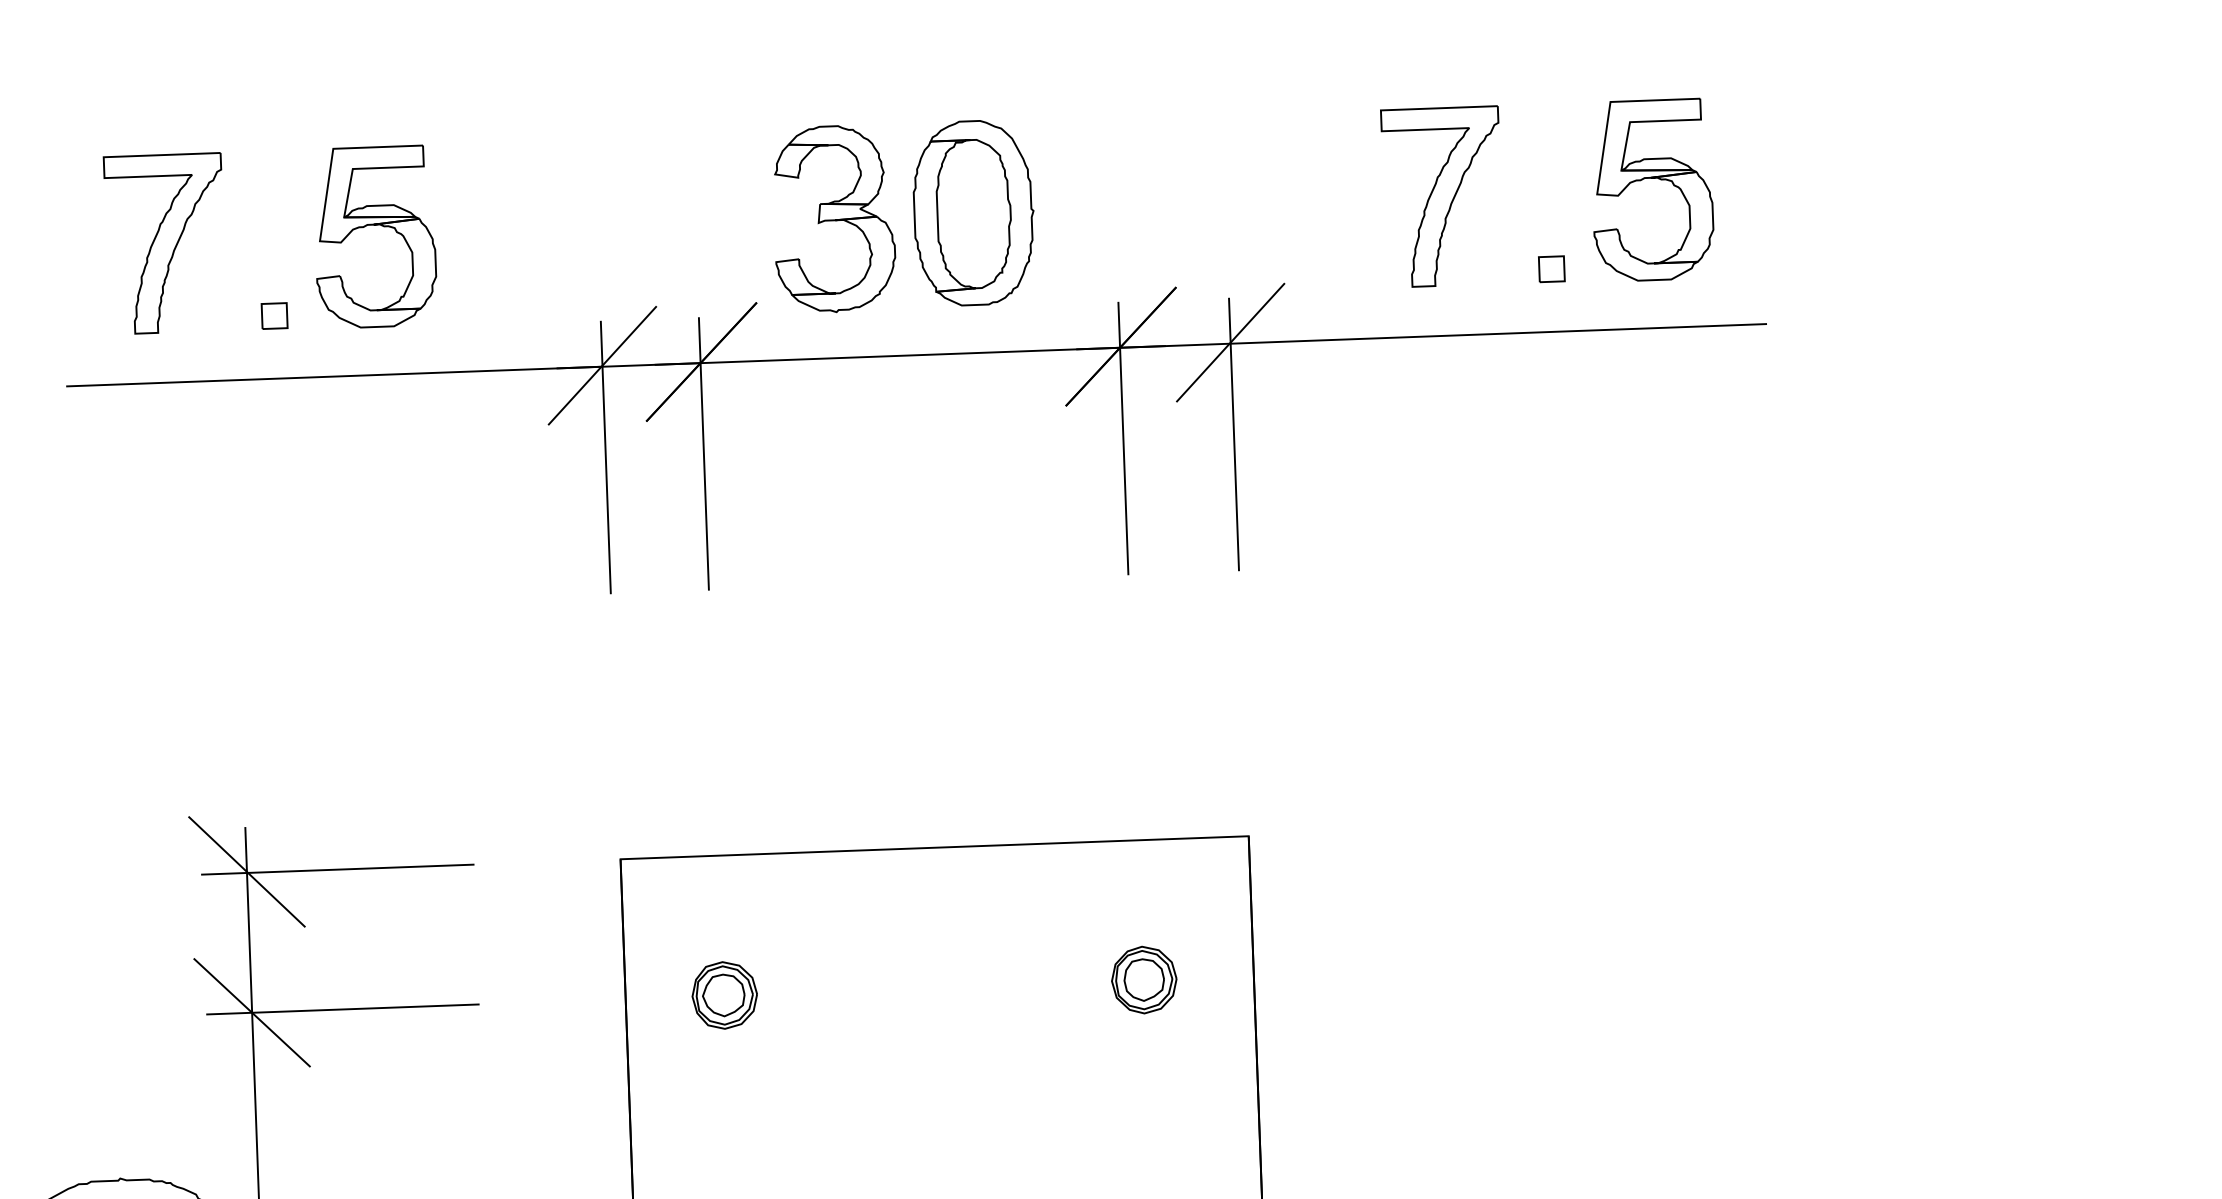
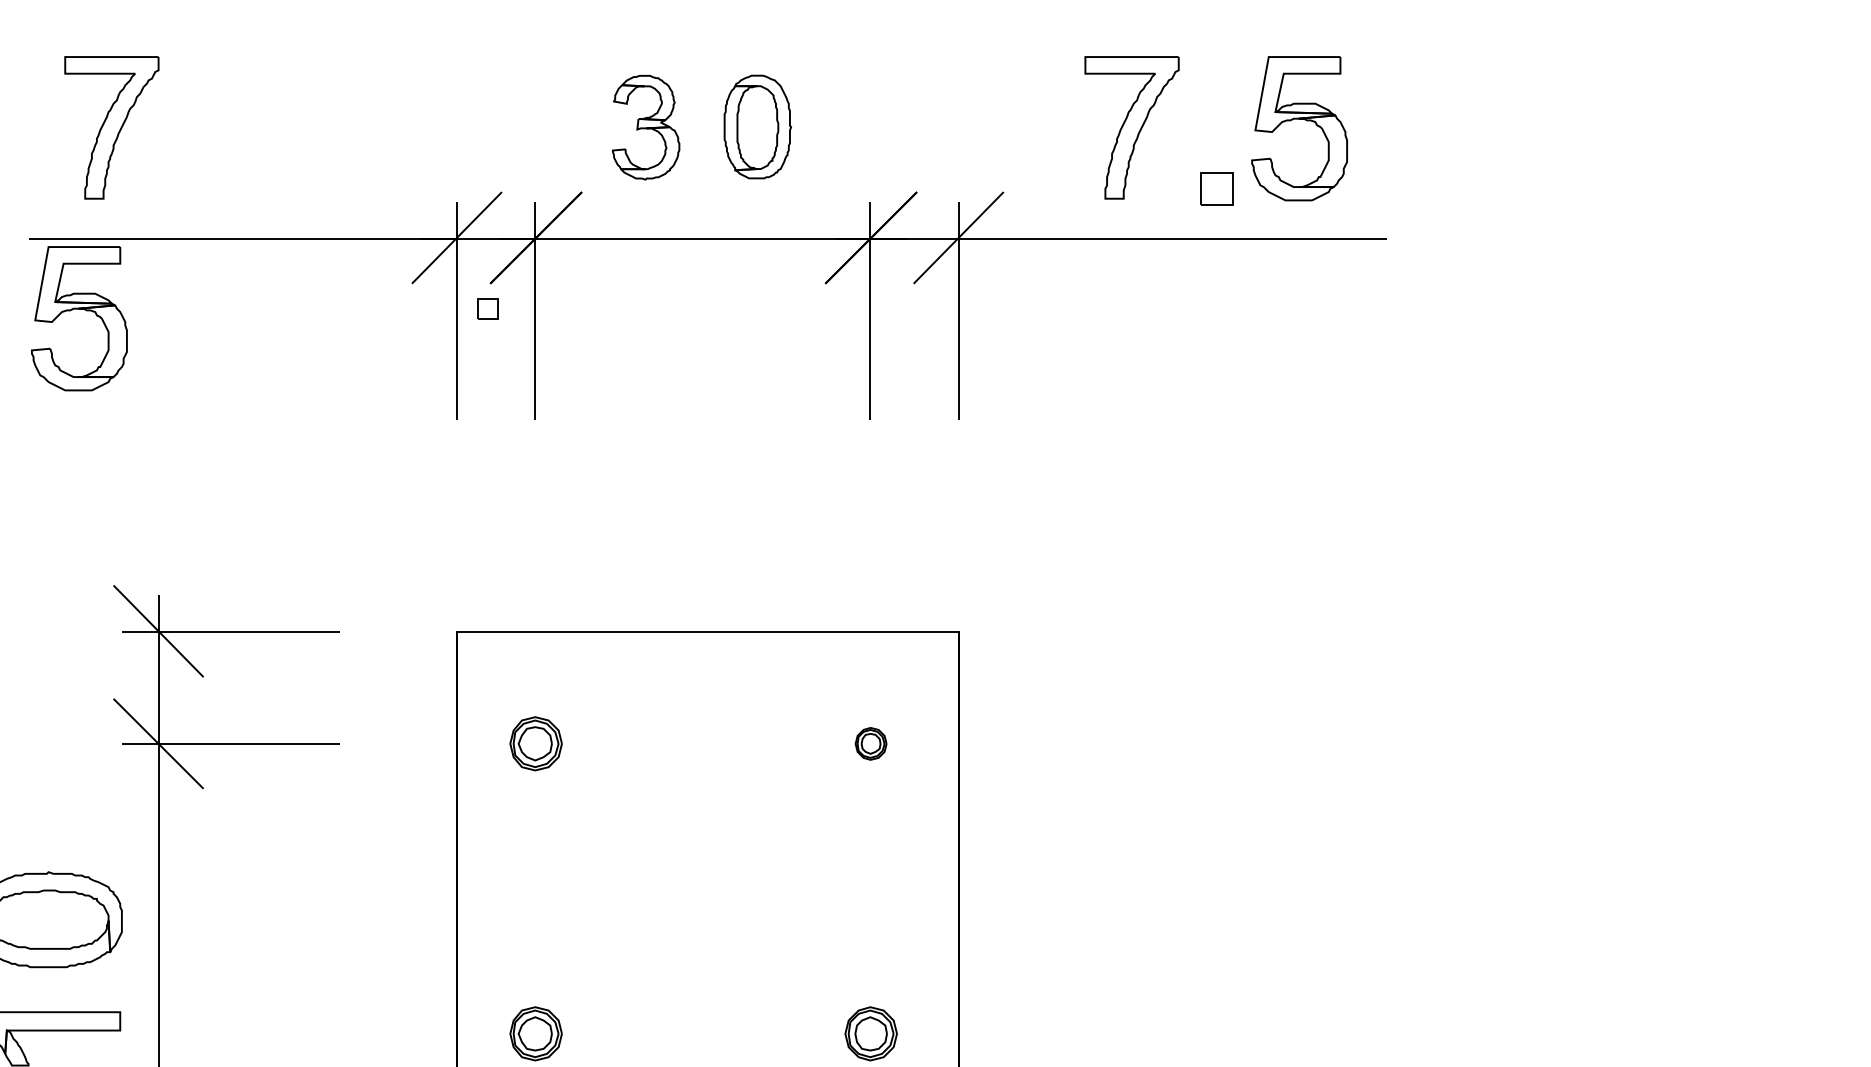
part: (973, 212) -> (757, 126), size x0.7
part: (833, 218) -> (645, 127), size x0.7
part: (374, 225) -> (79, 309), moved
part: (1551, 268) -> (1216, 188), size x1.6
part: (274, 315) -> (487, 308), moved
part: (1143, 979) -> (870, 743), size x0.6

